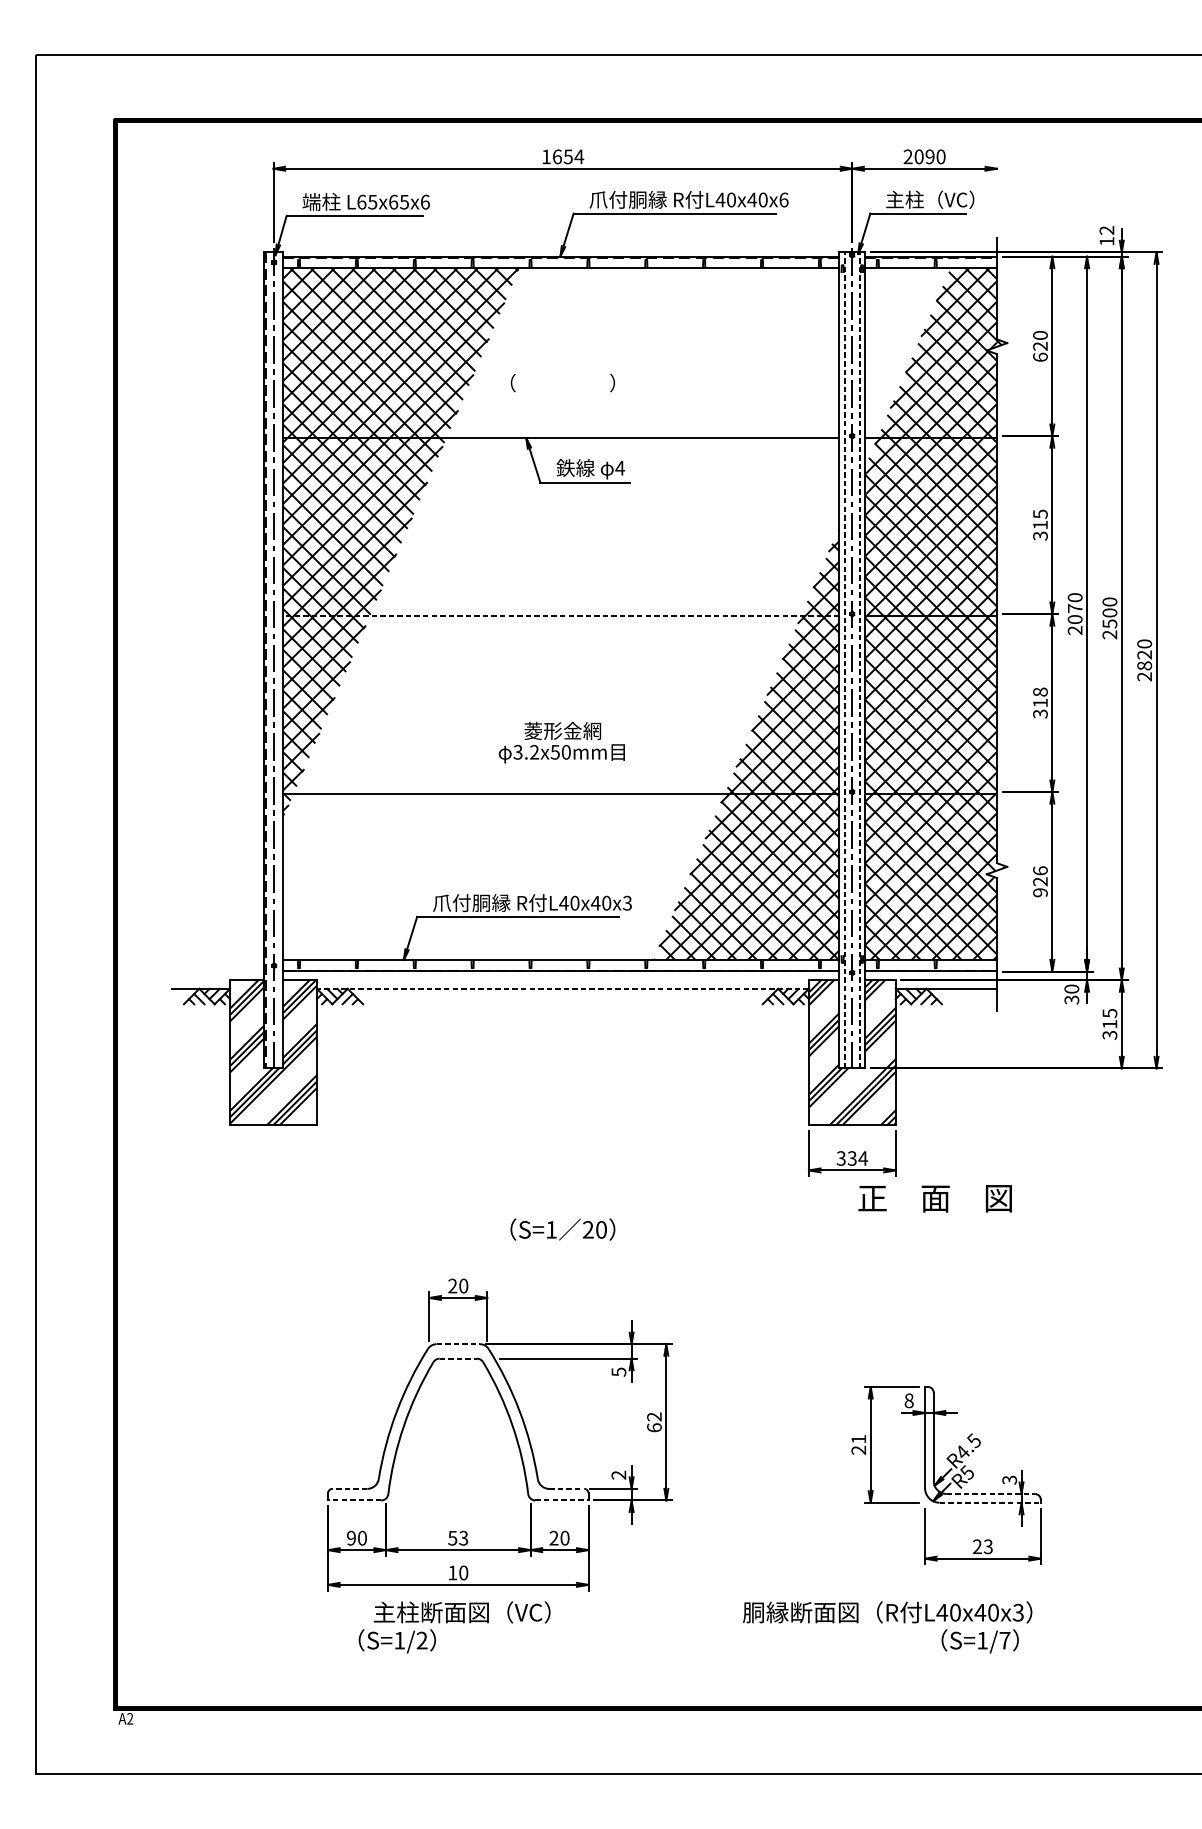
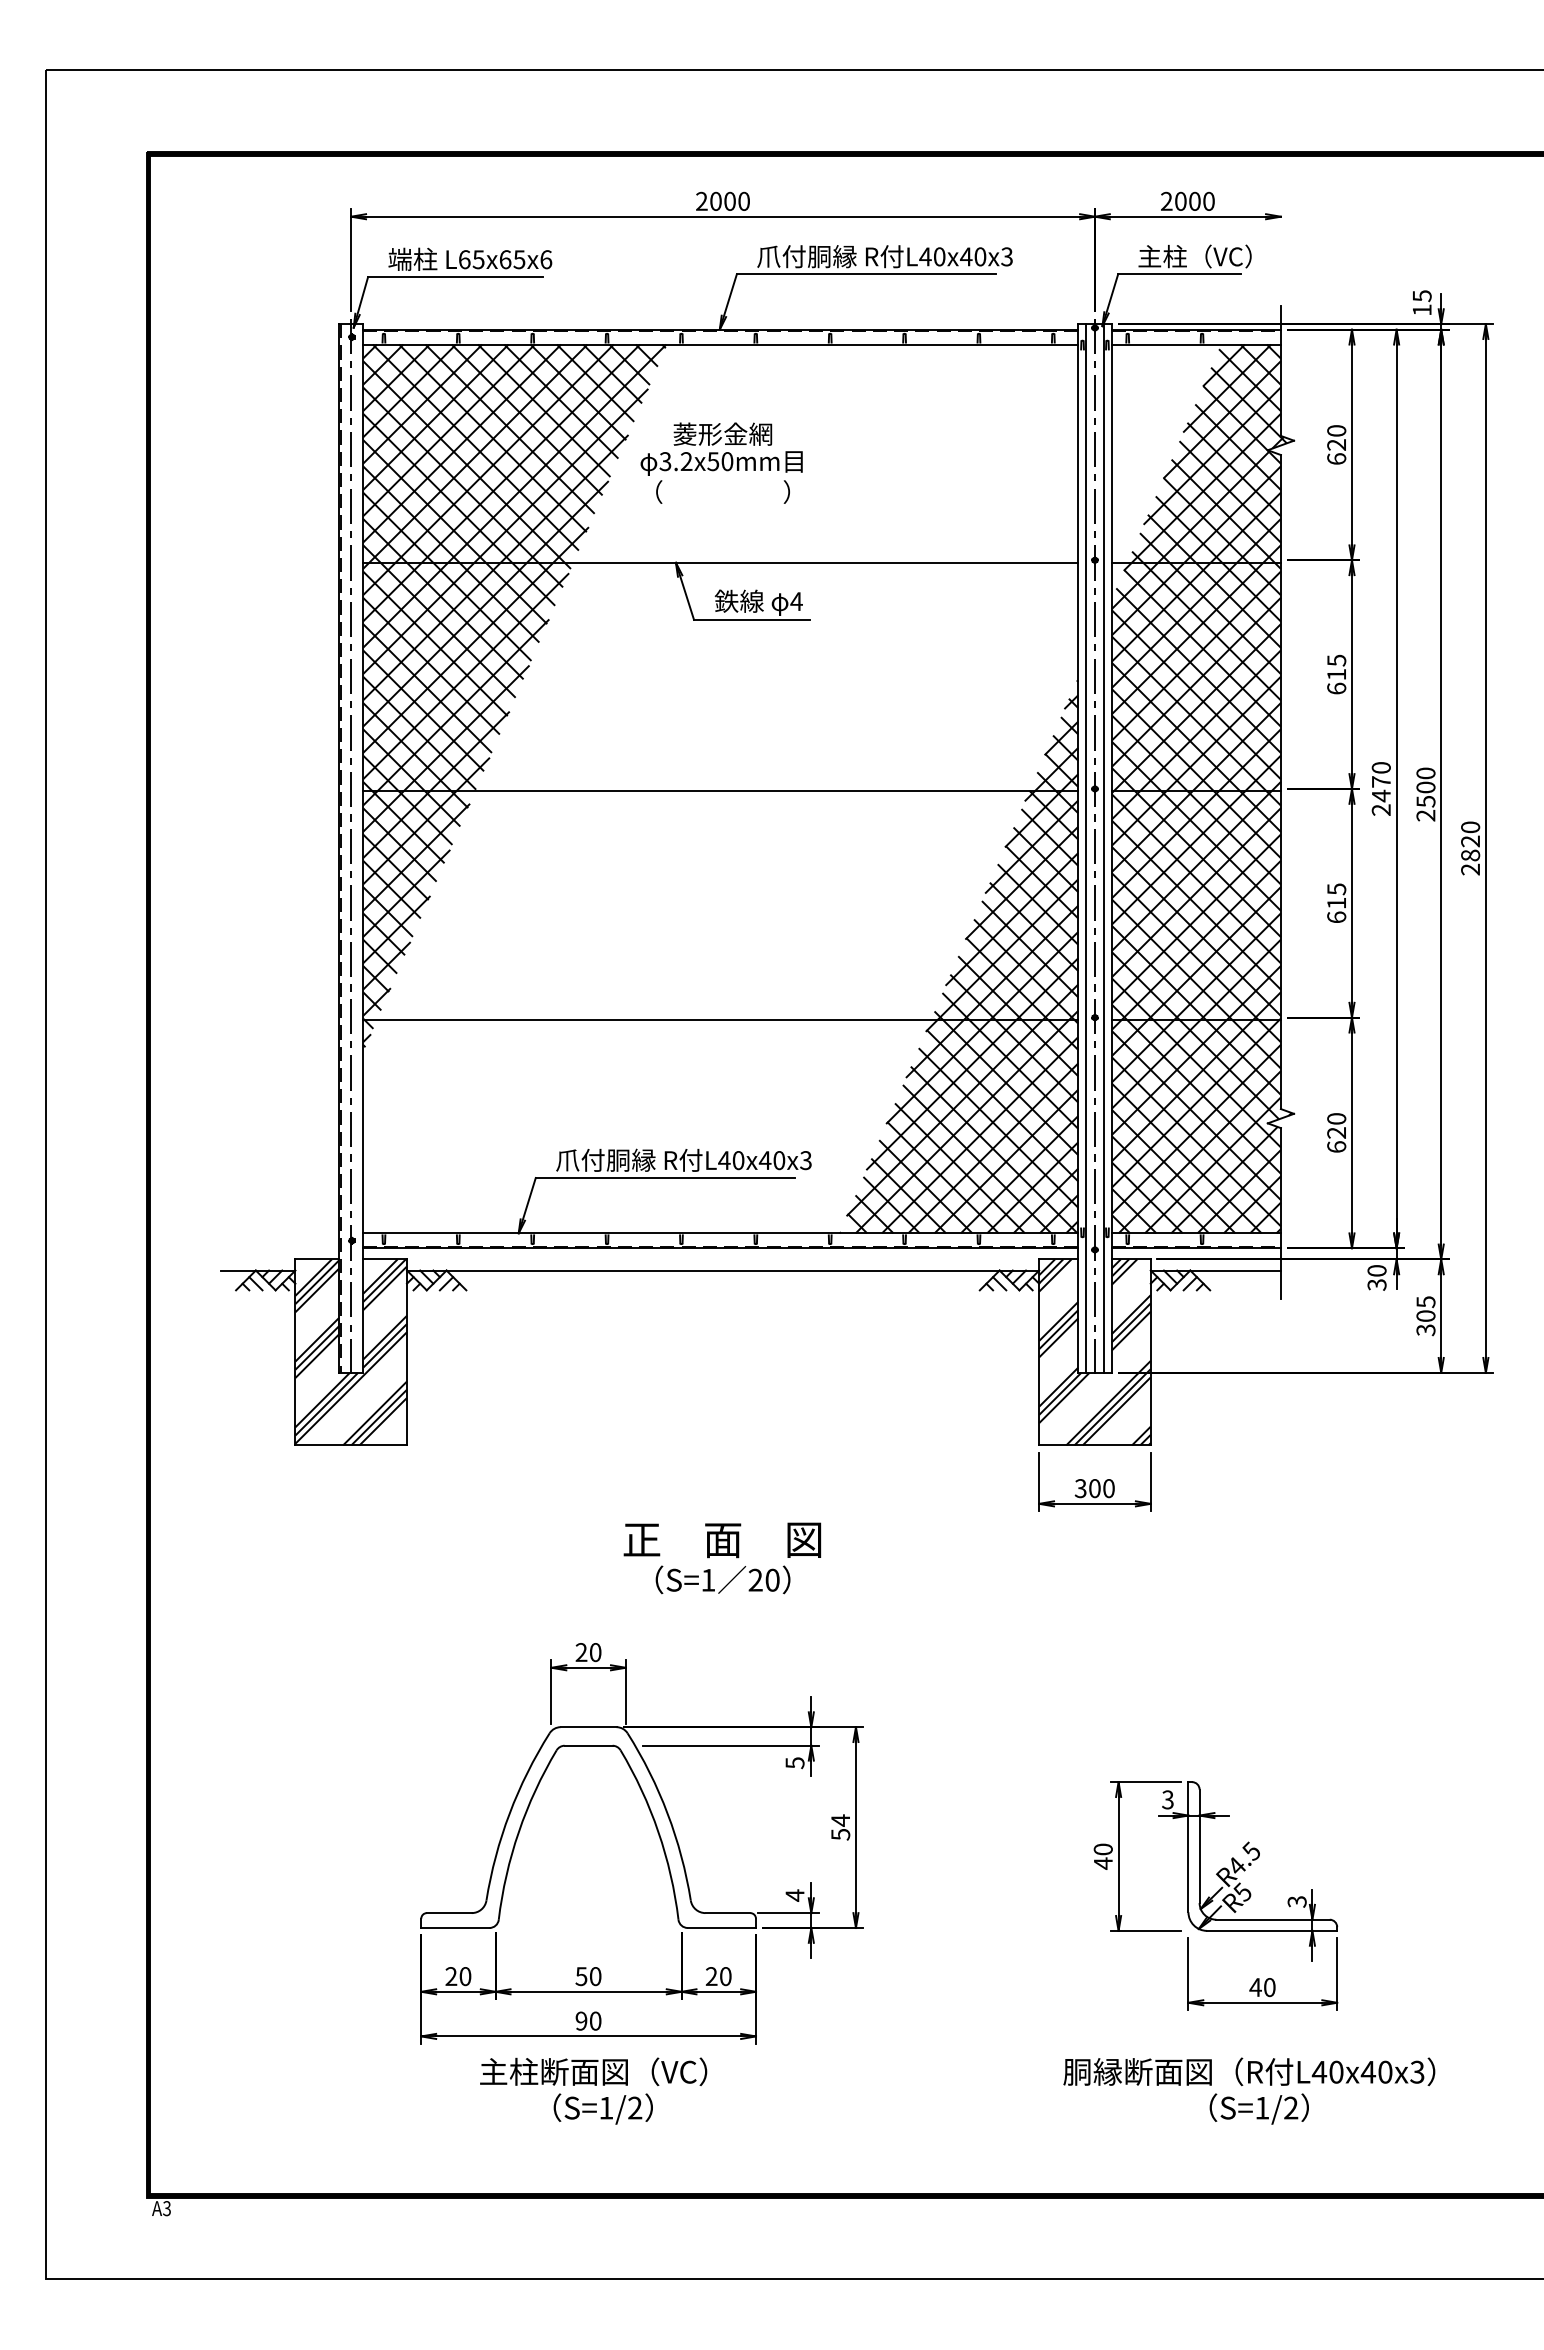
text: (563, 156) -> (723, 200), 1654 -> 2000
text: (929, 156) -> (1194, 201), 2090 -> 2000
text: (784, 199) -> (1007, 256), L40x40x6 -> L40x40x3
text: (1106, 230) -> (1421, 296), 12 -> 15
text: (1040, 535) -> (1336, 688), 315 -> 615
line: (560, 616) -> (720, 791), dashed -> solid
text: (1074, 619) -> (1380, 795), 2070 -> 2470
line: (844, 659) -> (1085, 847), dashed -> solid
line: (859, 659) -> (1104, 847), dashed -> solid
text: (1040, 703) -> (1336, 903), 318 -> 615
text: (561, 742) -> (721, 448), moved
text: (1040, 881) -> (1336, 1132), 926 -> 620
line: (562, 988) -> (722, 1270), dashed -> solid
text: (1109, 1023) -> (1425, 1315), 315 -> 305
text: (857, 1158) -> (1101, 1488), 334 -> 300
text: (935, 1198) -> (722, 1540), moved
line: (458, 1344) -> (588, 1727), dashed -> solid
line: (458, 1358) -> (588, 1745), dashed -> solid
text: (908, 1400) -> (1167, 1799), 8 -> 3
text: (654, 1422) -> (840, 1827), 62 -> 54
text: (858, 1444) -> (1102, 1856), 21 -> 40
text: (618, 1475) -> (794, 1895), 2 -> 4
line: (349, 1489) -> (448, 1913), dashed -> solid
line: (567, 1489) -> (728, 1913), dashed -> solid
line: (991, 1493) -> (1273, 1919), dashed -> solid
line: (353, 1500) -> (454, 1927), dashed -> solid
line: (562, 1500) -> (722, 1927), dashed -> solid
line: (990, 1502) -> (1272, 1930), dashed -> solid
text: (351, 1538) -> (451, 1976), 90 -> 20
text: (463, 1538) -> (595, 1976), 53 -> 50
text: (982, 1546) -> (1262, 1987), 23 -> 40
text: (452, 1572) -> (581, 2020), 10 -> 90
text: (887, 1612) -> (1249, 2071), moved
text: (396, 1640) -> (602, 2108), moved
text: (1005, 1640) -> (1291, 2107), S=1/7 -> S=1/2
text: (129, 1718) -> (166, 2208), A2 -> A3

